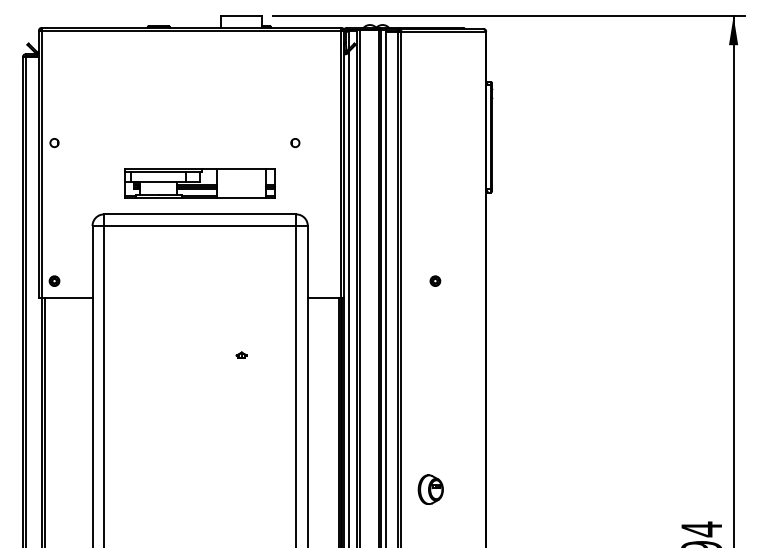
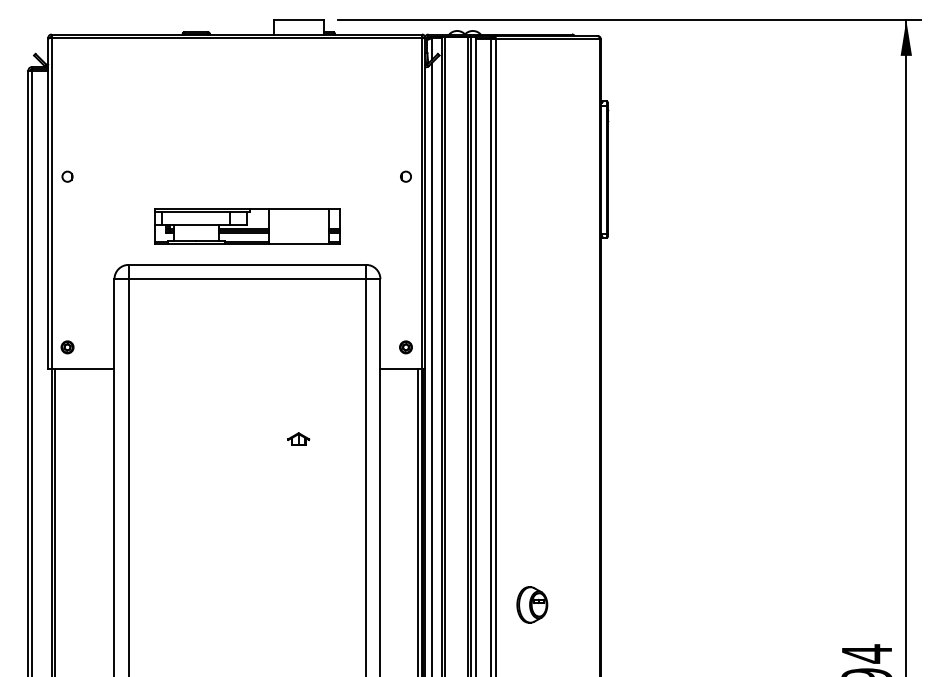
circle: (294, 142) -> (405, 176), moved
part: (435, 281) -> (405, 347), moved
part: (241, 354) -> (298, 438), size x1.67

